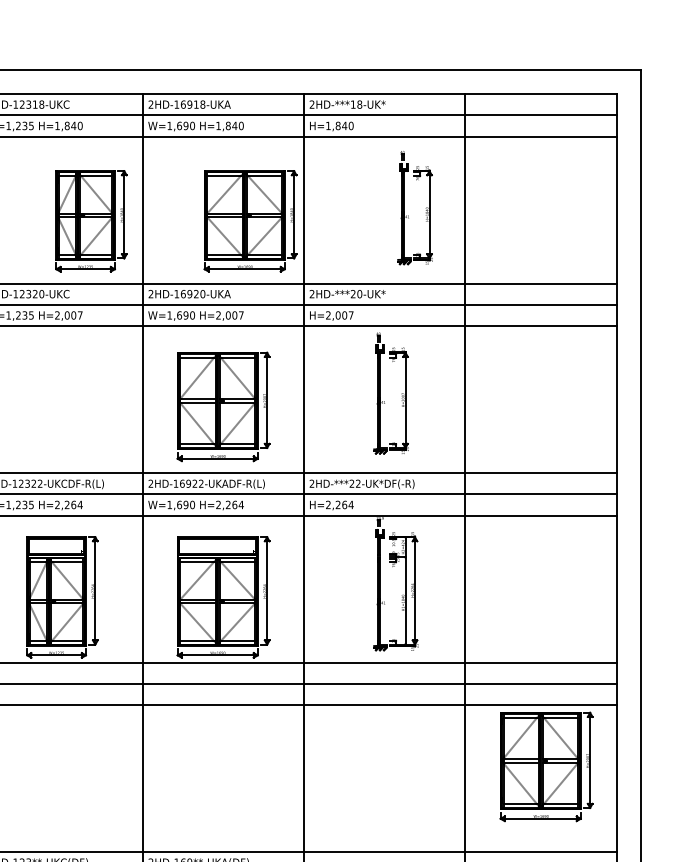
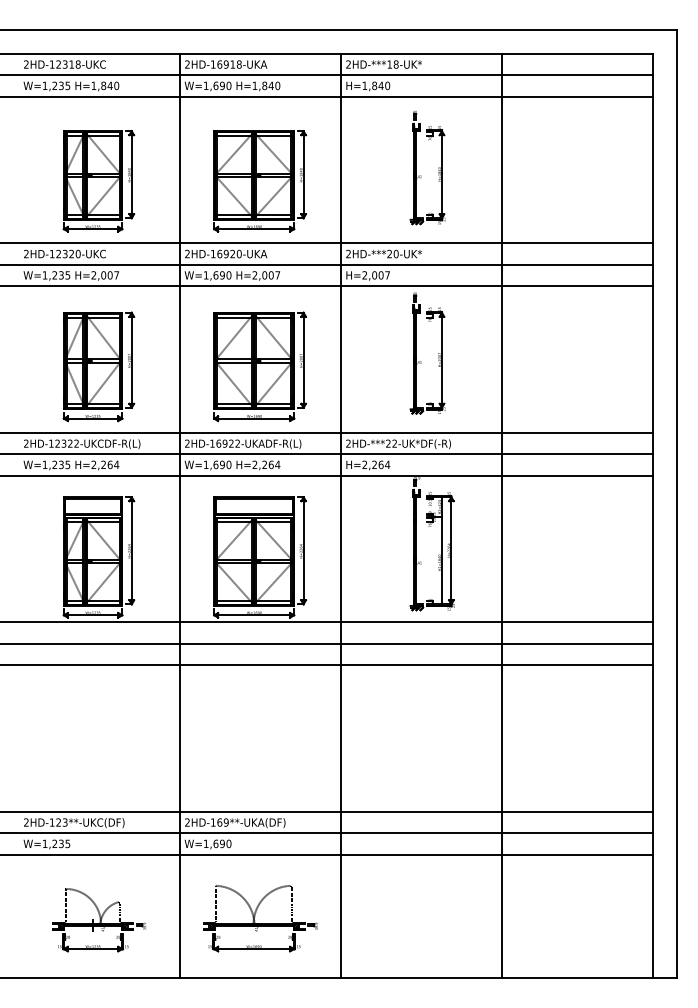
part: (409, 215) -> (421, 175), moved
part: (91, 221) -> (98, 181), moved
part: (250, 221) -> (259, 181), moved
part: (62, 406) -> (98, 366), added
part: (546, 766) -> (582, 726), removed

